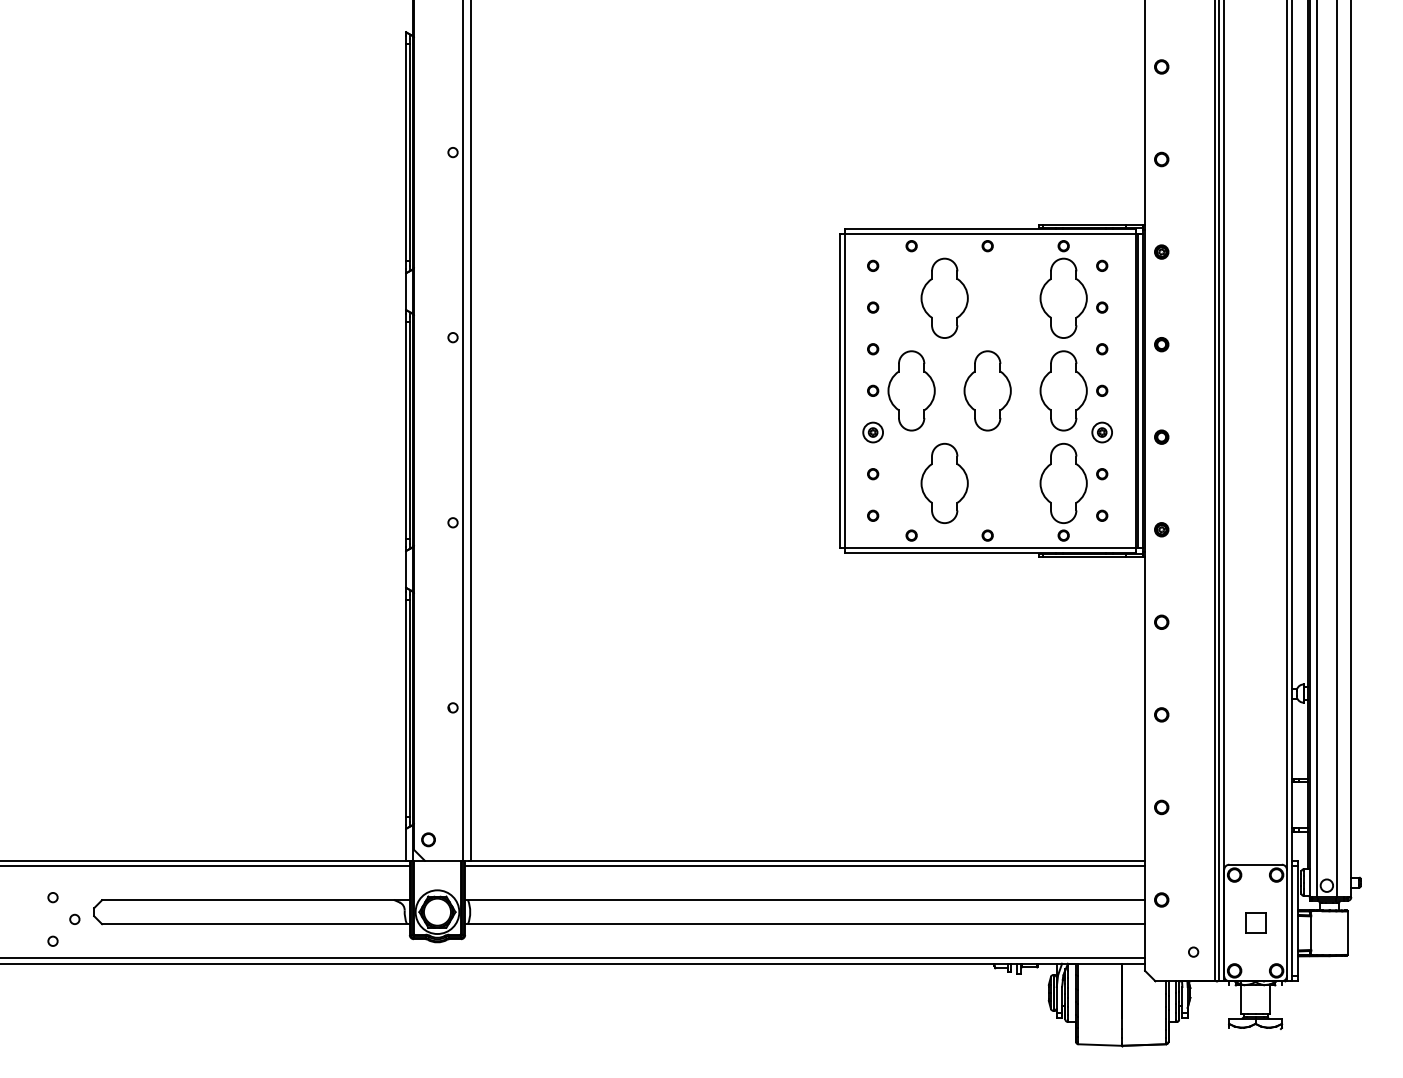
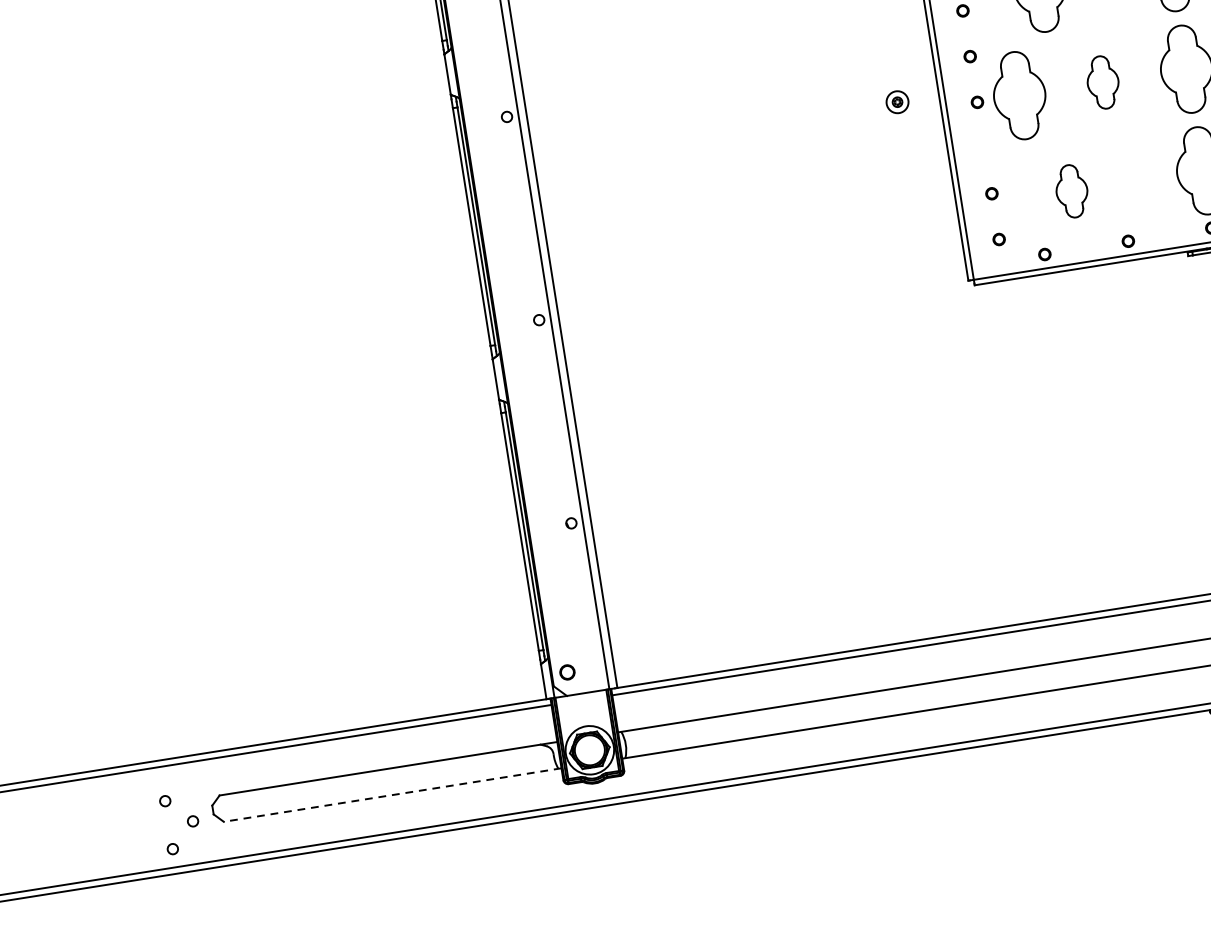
part: (987, 390) -> (1102, 82), size x0.6
part: (872, 432) -> (896, 102), moved
part: (944, 482) -> (1071, 190), size x0.6
line: (255, 924) -> (392, 795), solid -> dashed

